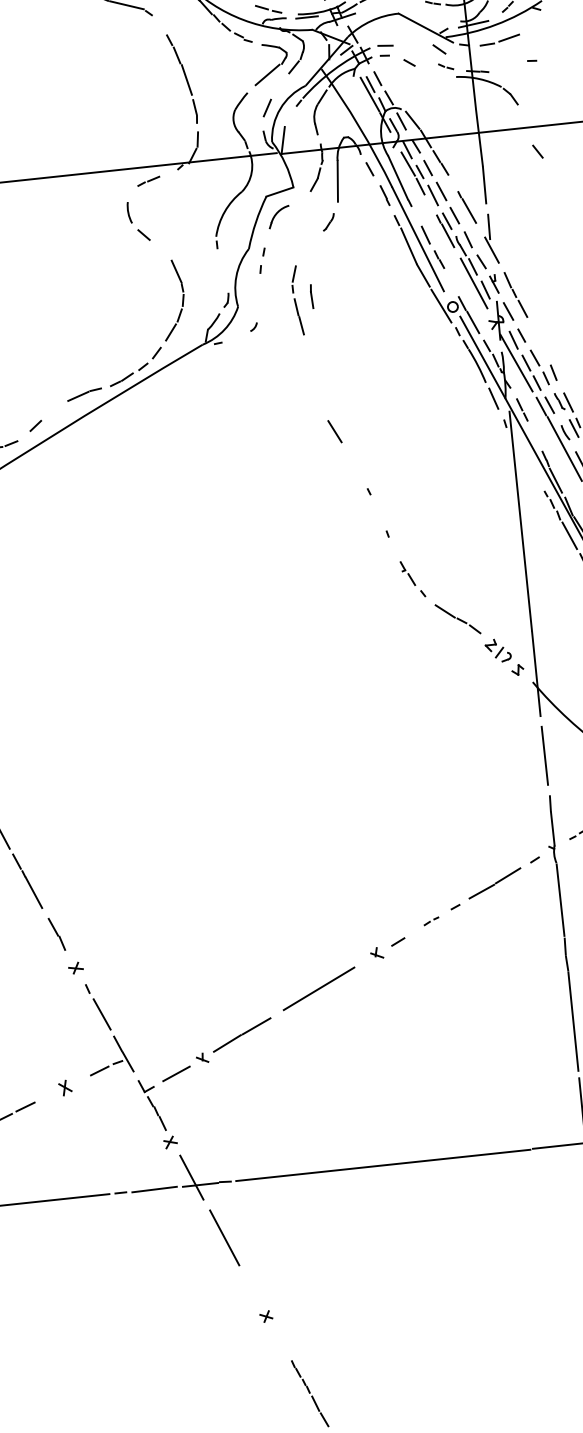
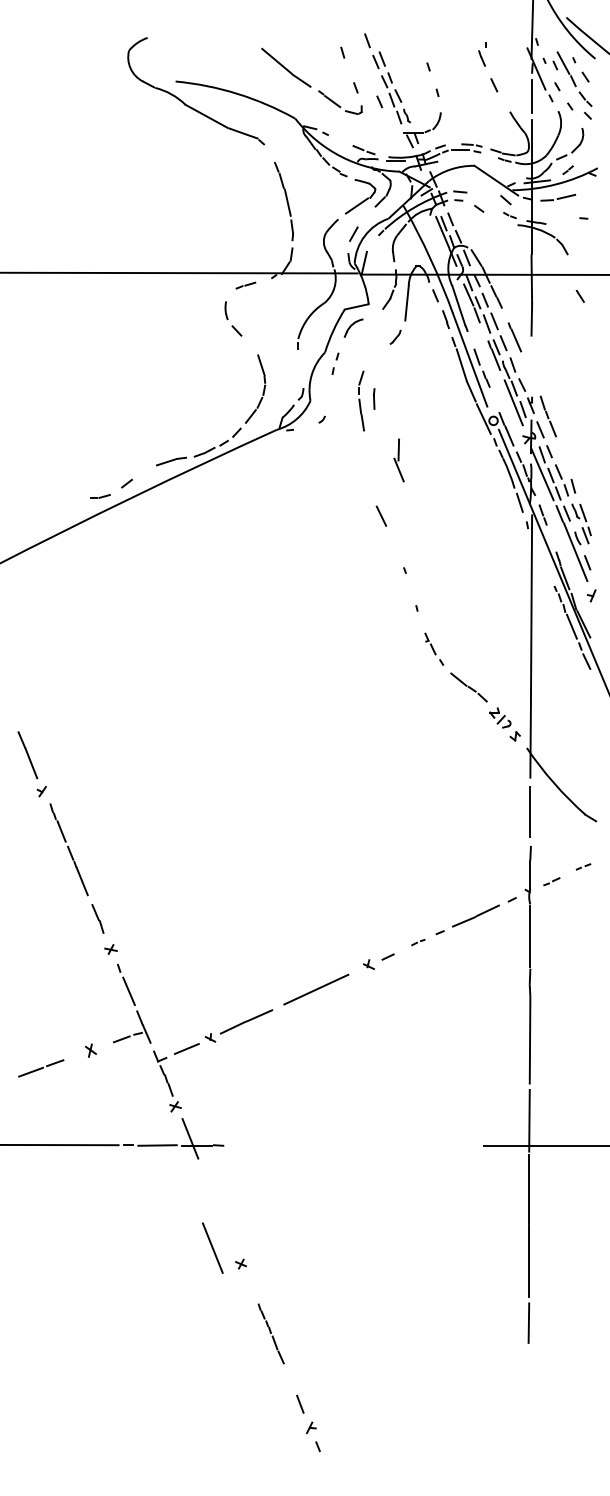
part: (490, 239) -> (398, 460), moved
line: (382, 1164) -> (354, 1145), removed
line: (224, 1237) -> (212, 1247), moved

